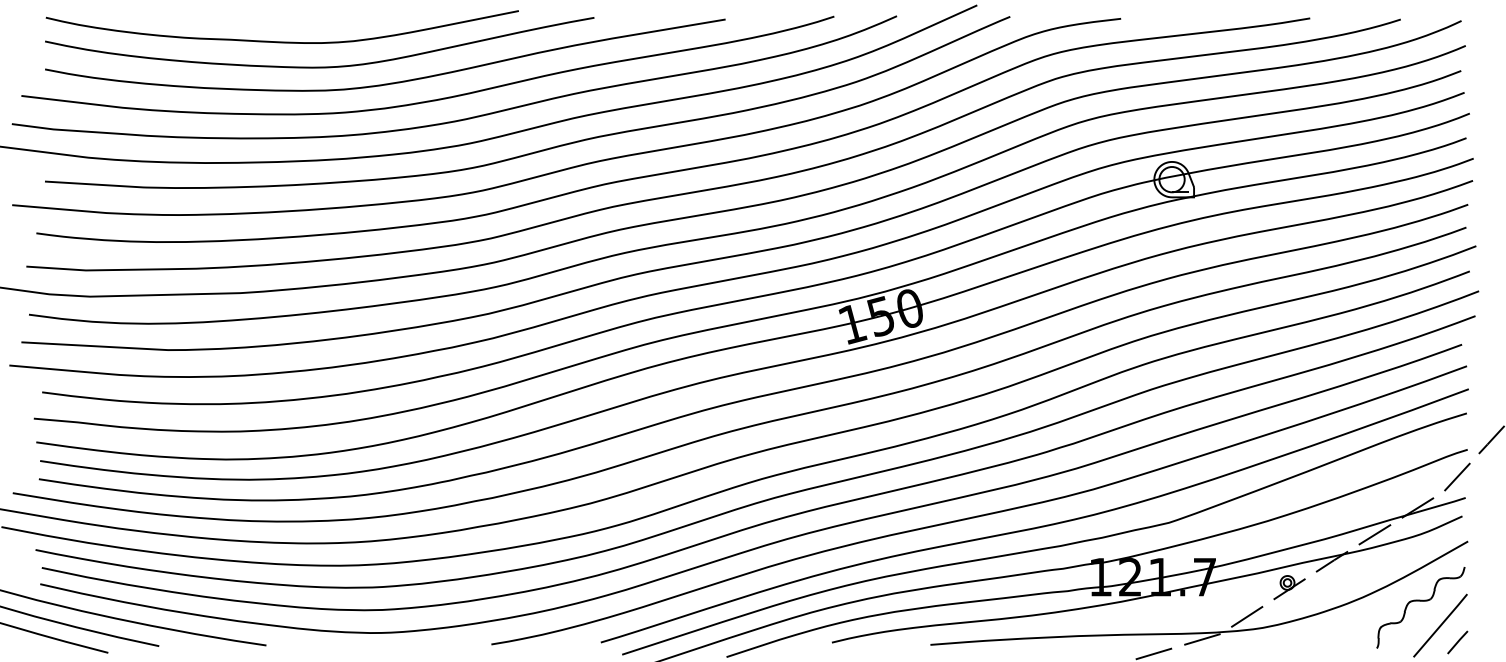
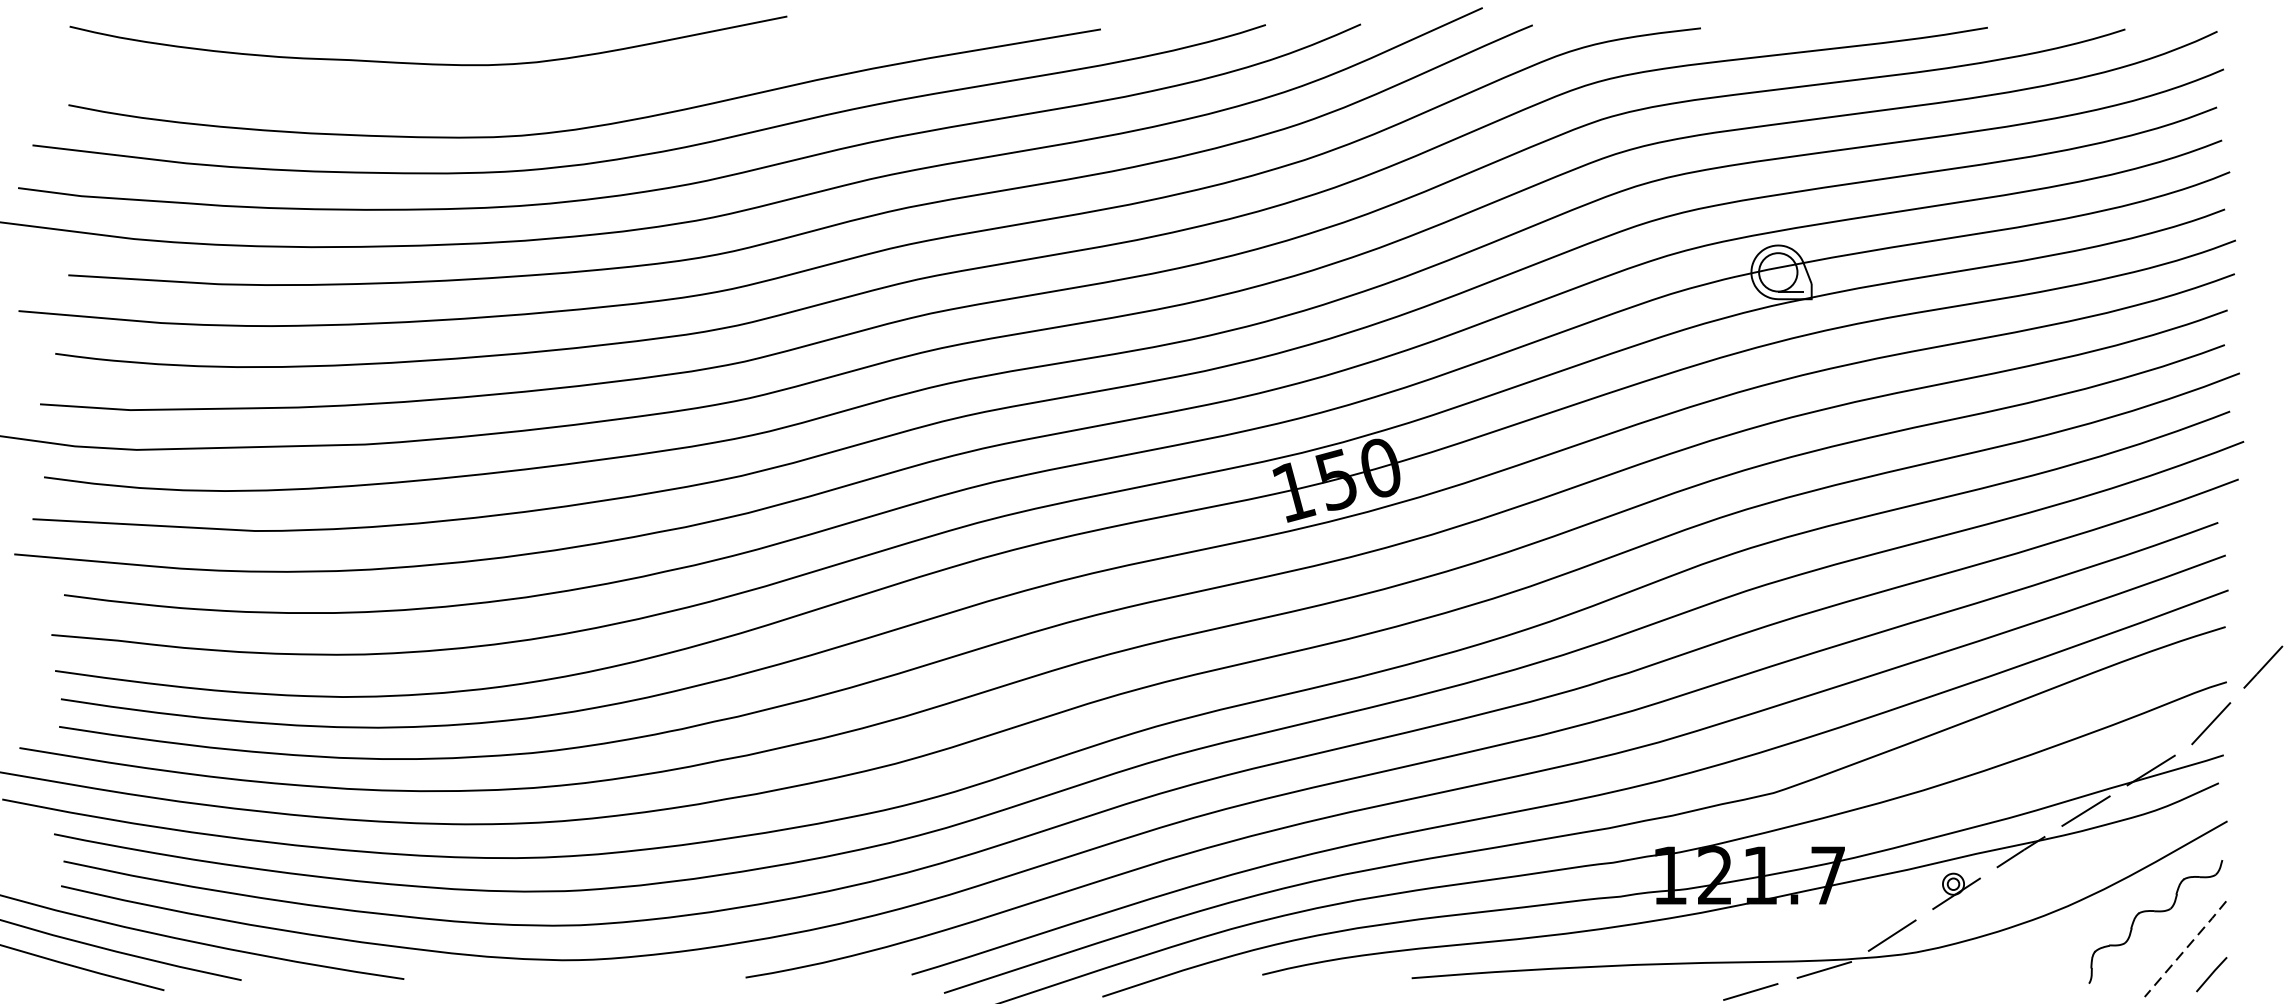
curve: (319, 66) -> (484, 100), removed
line: (1440, 625) -> (2185, 948), solid -> dashed

